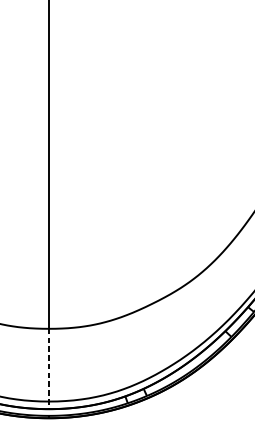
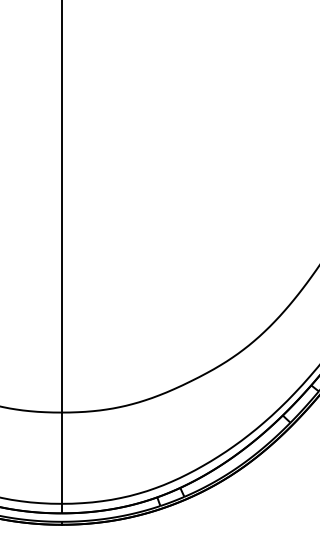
line: (49, 369) -> (61, 463), dashed -> solid

